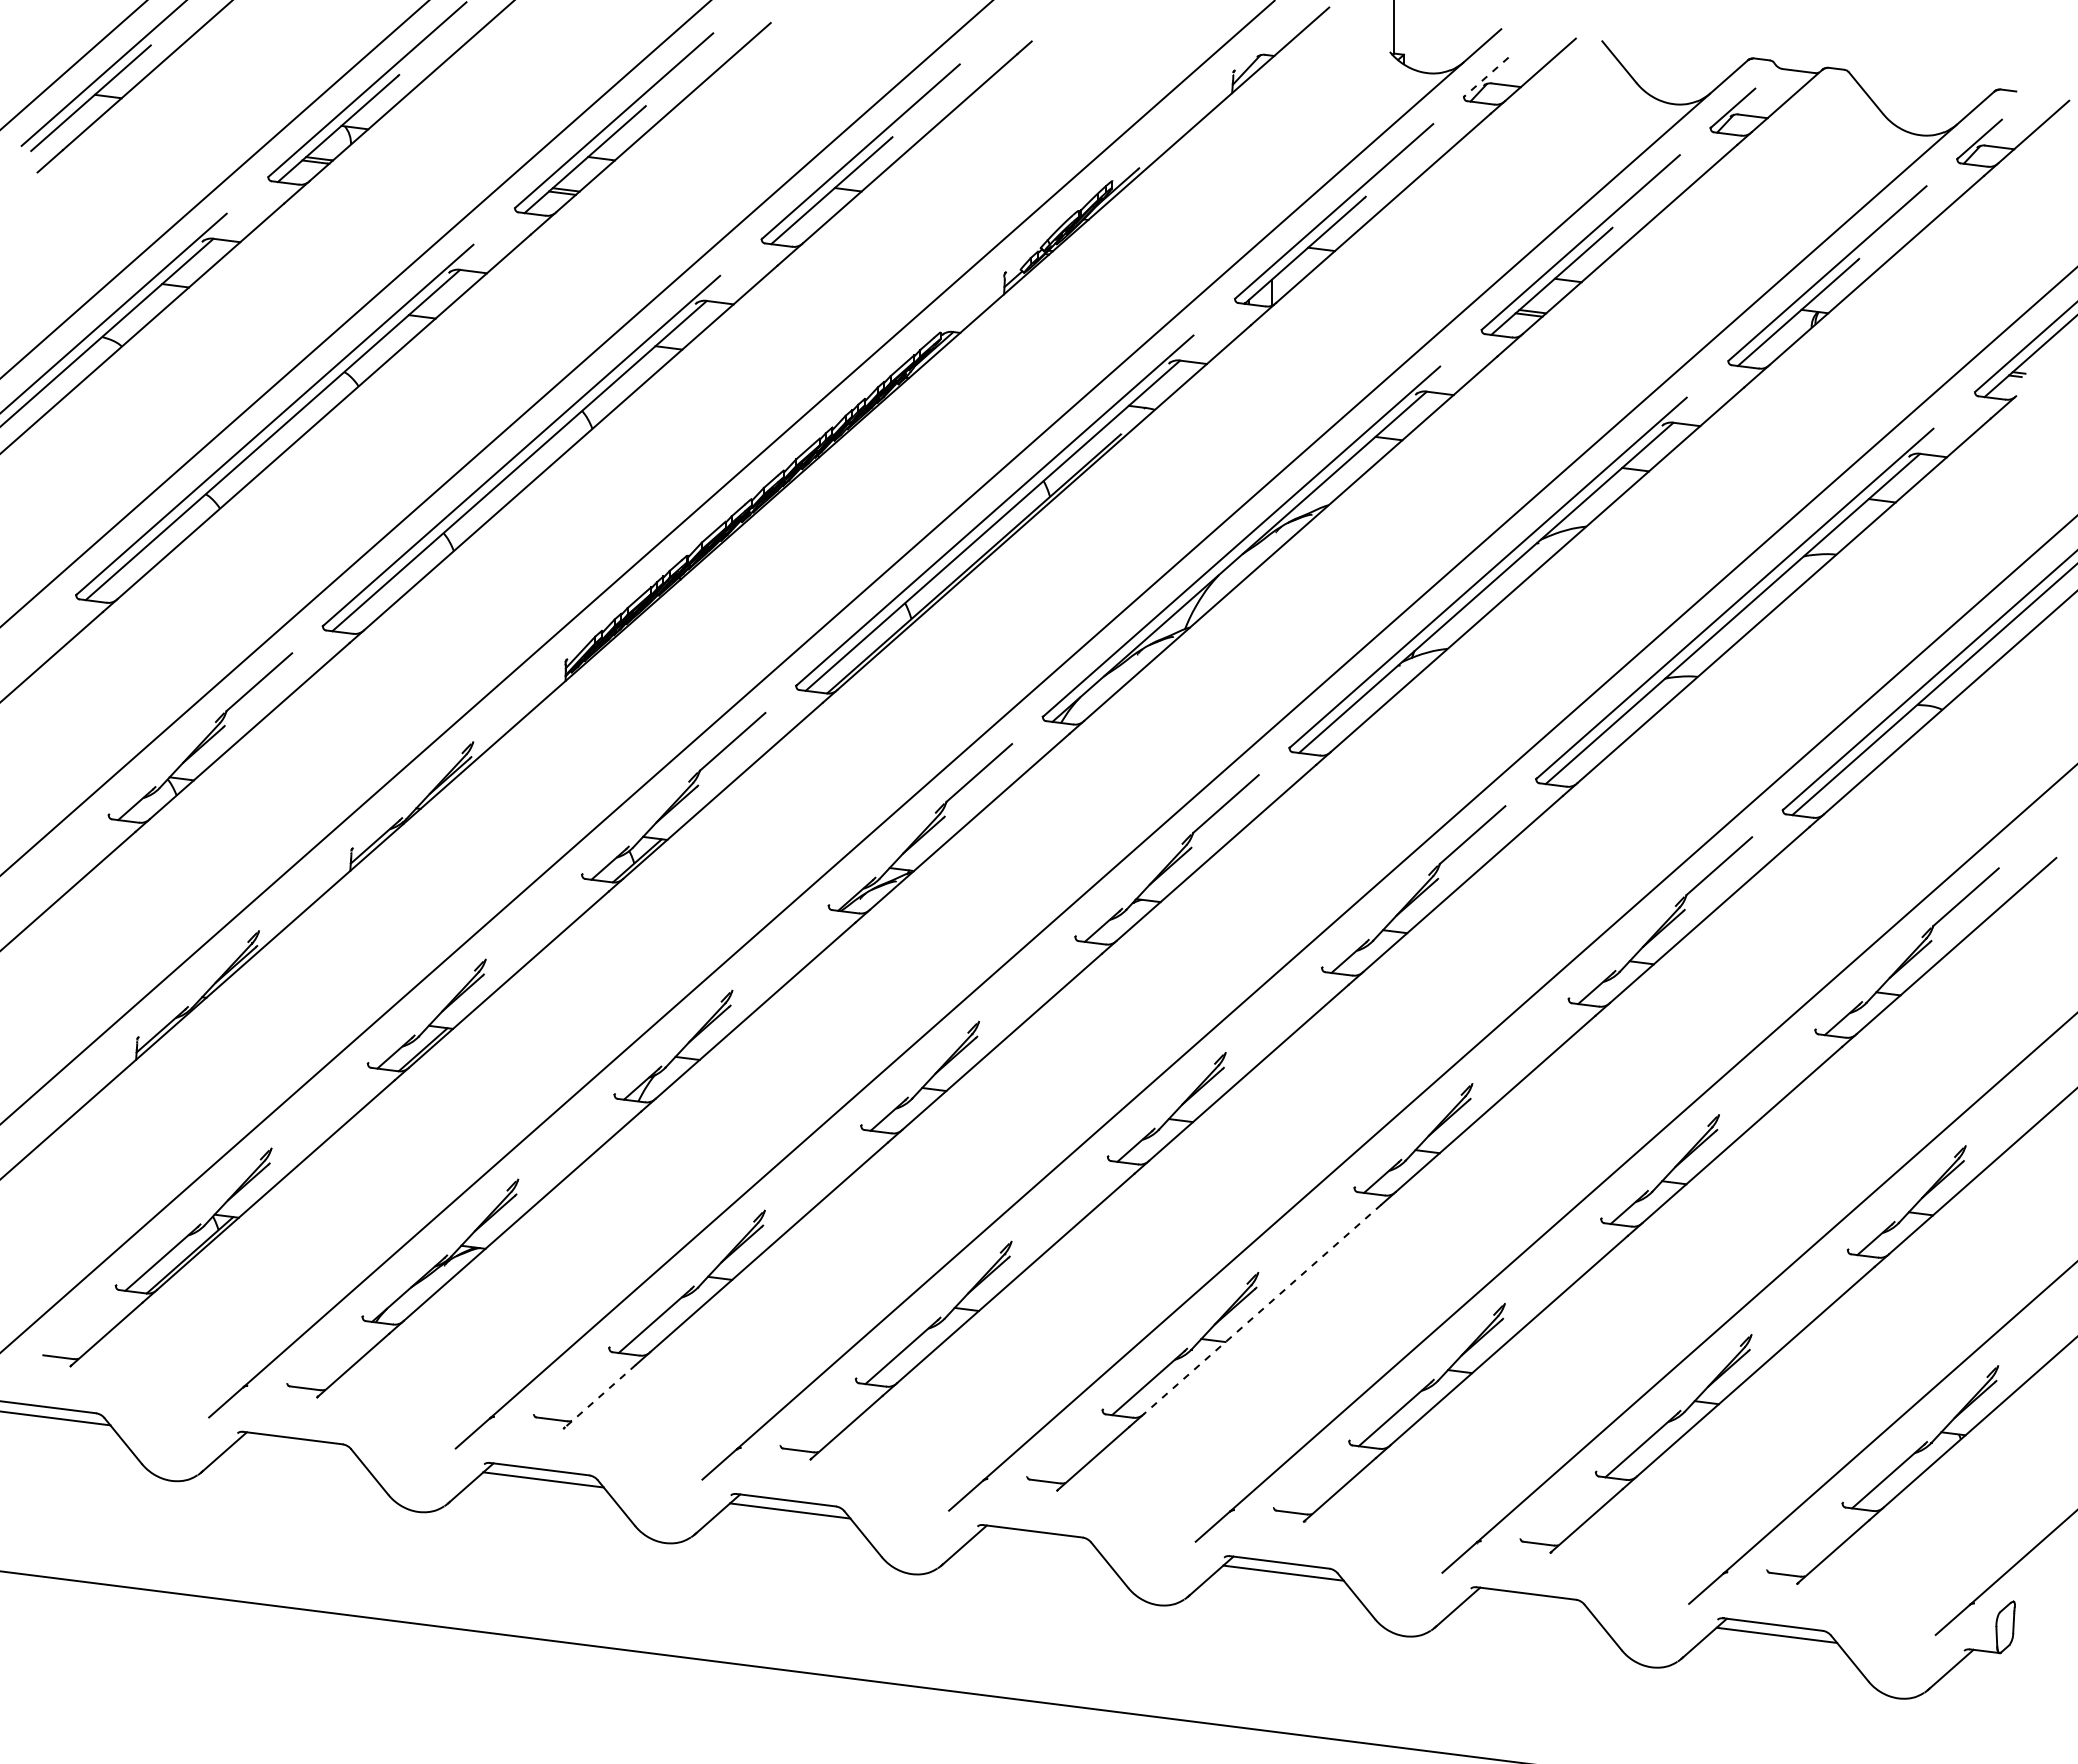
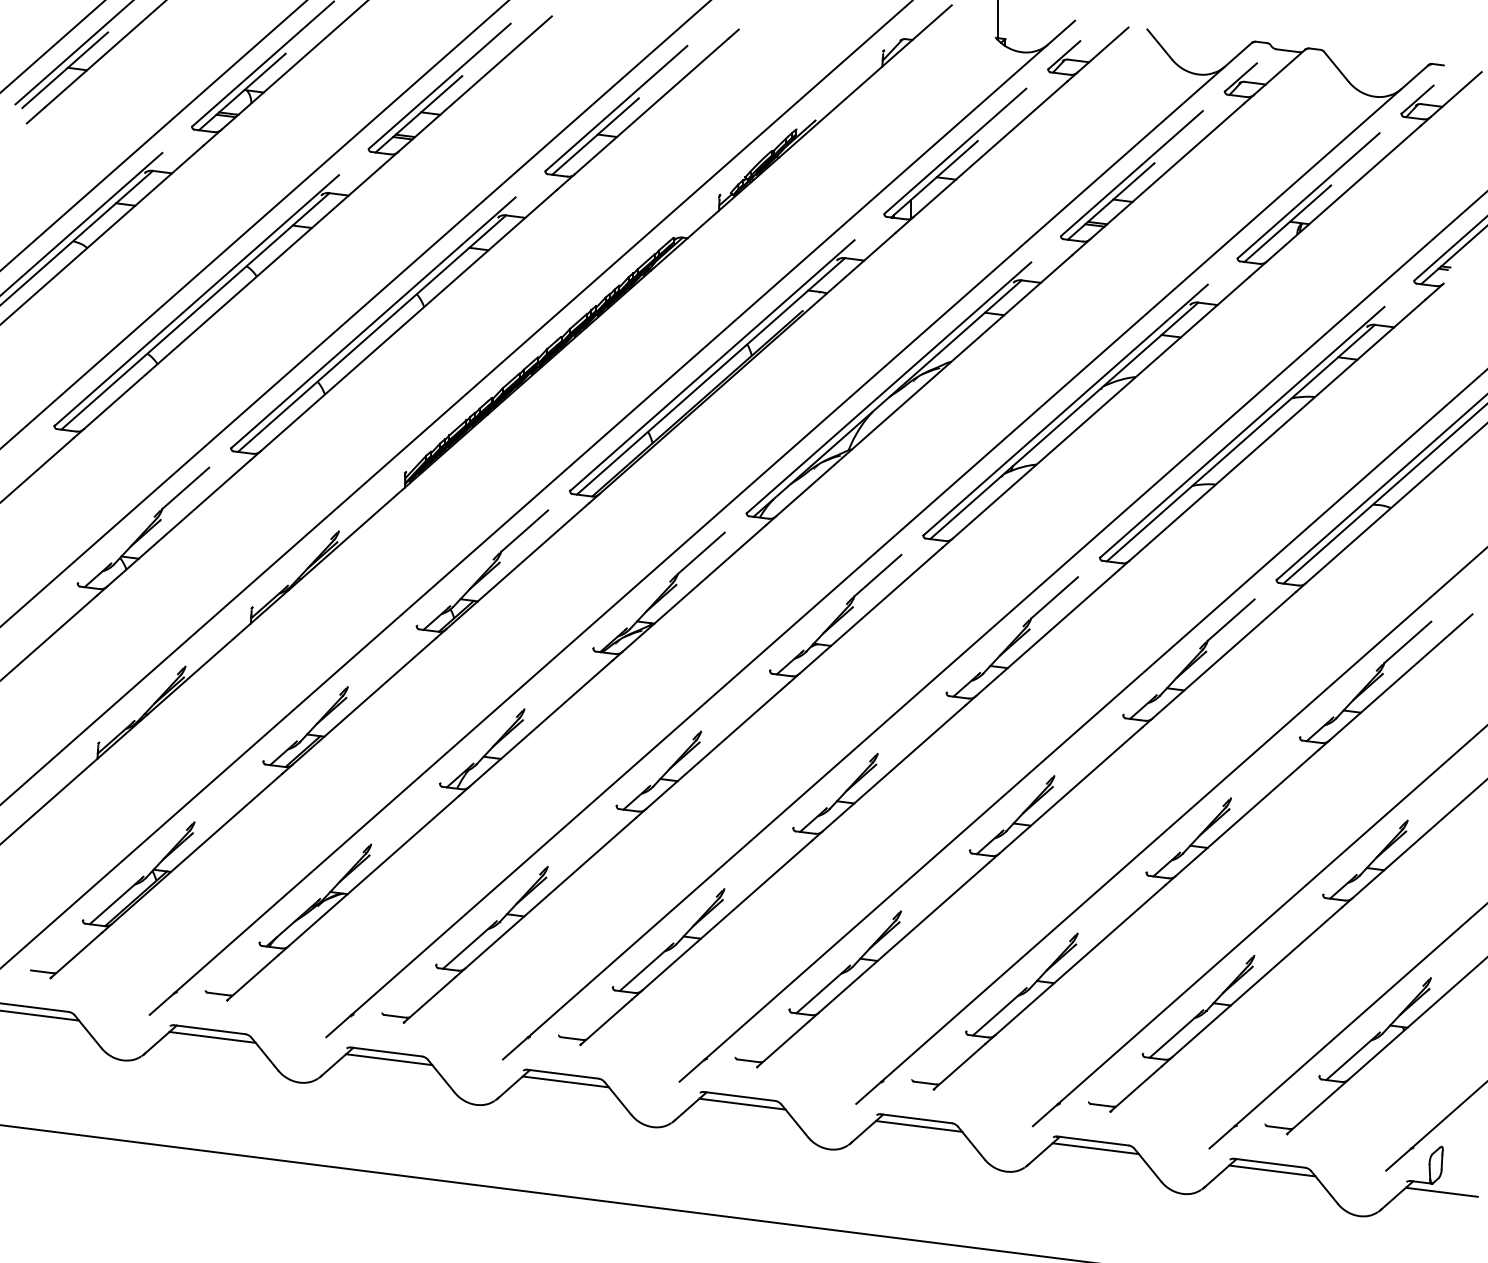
line: (1486, 77) -> (1064, 55), dashed -> solid
line: (1262, 1309) -> (904, 937), dashed -> solid
line: (600, 1396) -> (429, 999), dashed -> solid
line: (296, 1448) -> (212, 1037), added
line: (1036, 1541) -> (742, 1103), added
line: (1530, 1603) -> (1095, 1148), added
line: (2013, 1664) -> (1441, 1191), added

